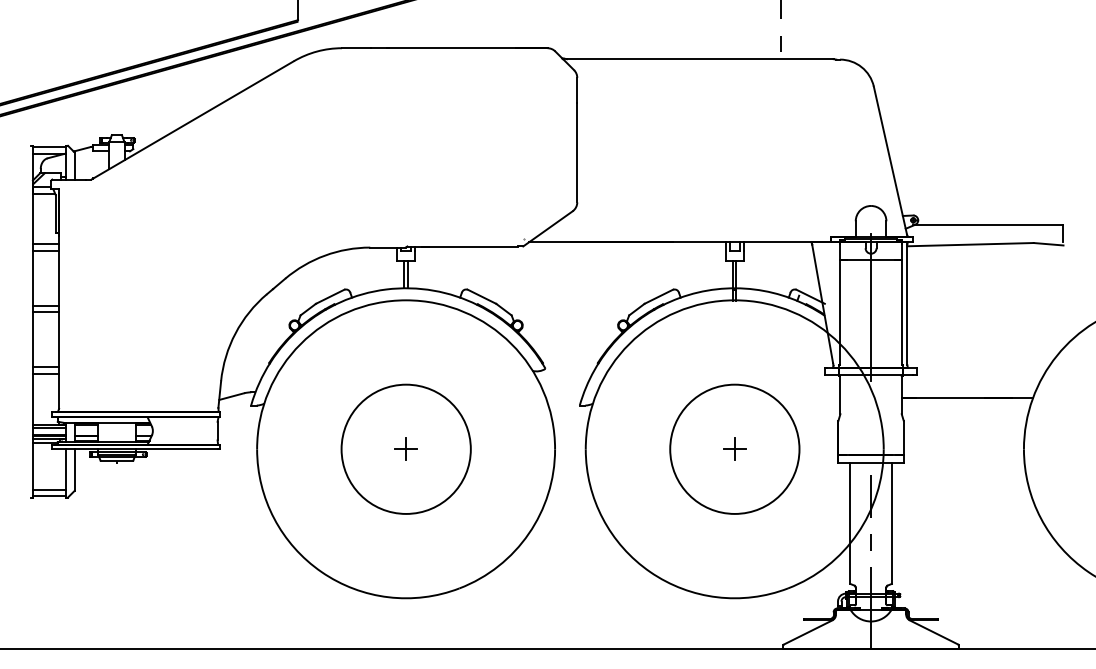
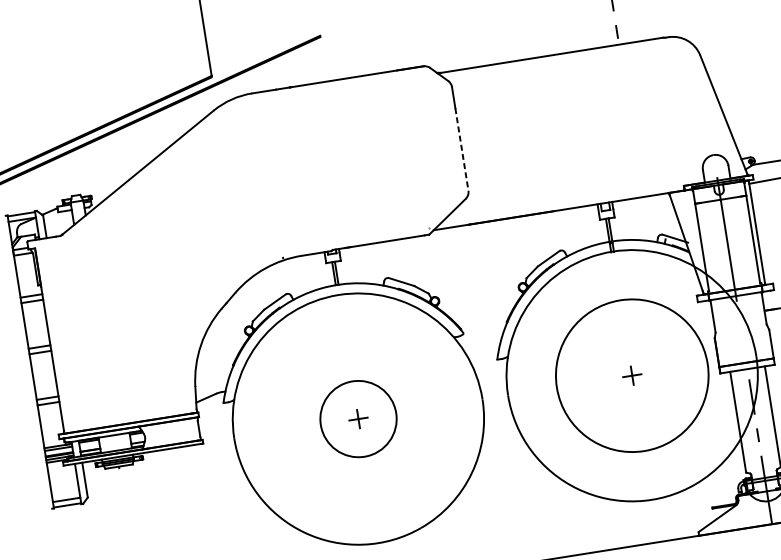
line: (577, 152) -> (462, 149), solid -> dashed
circle: (405, 448) -> (357, 418), size x0.7
circle: (734, 448) -> (631, 375), size x1.4

